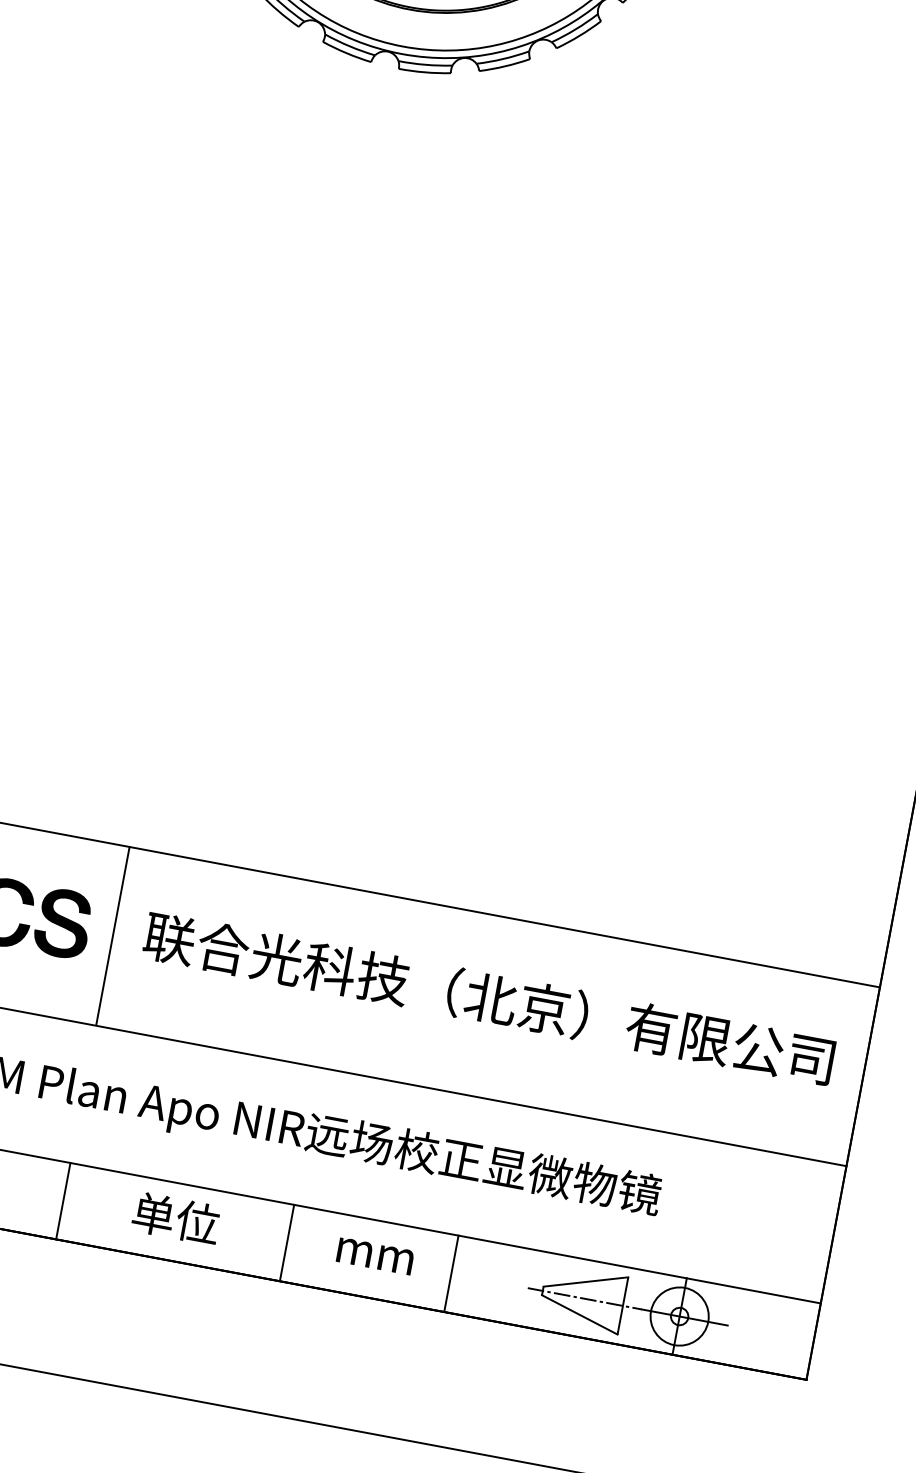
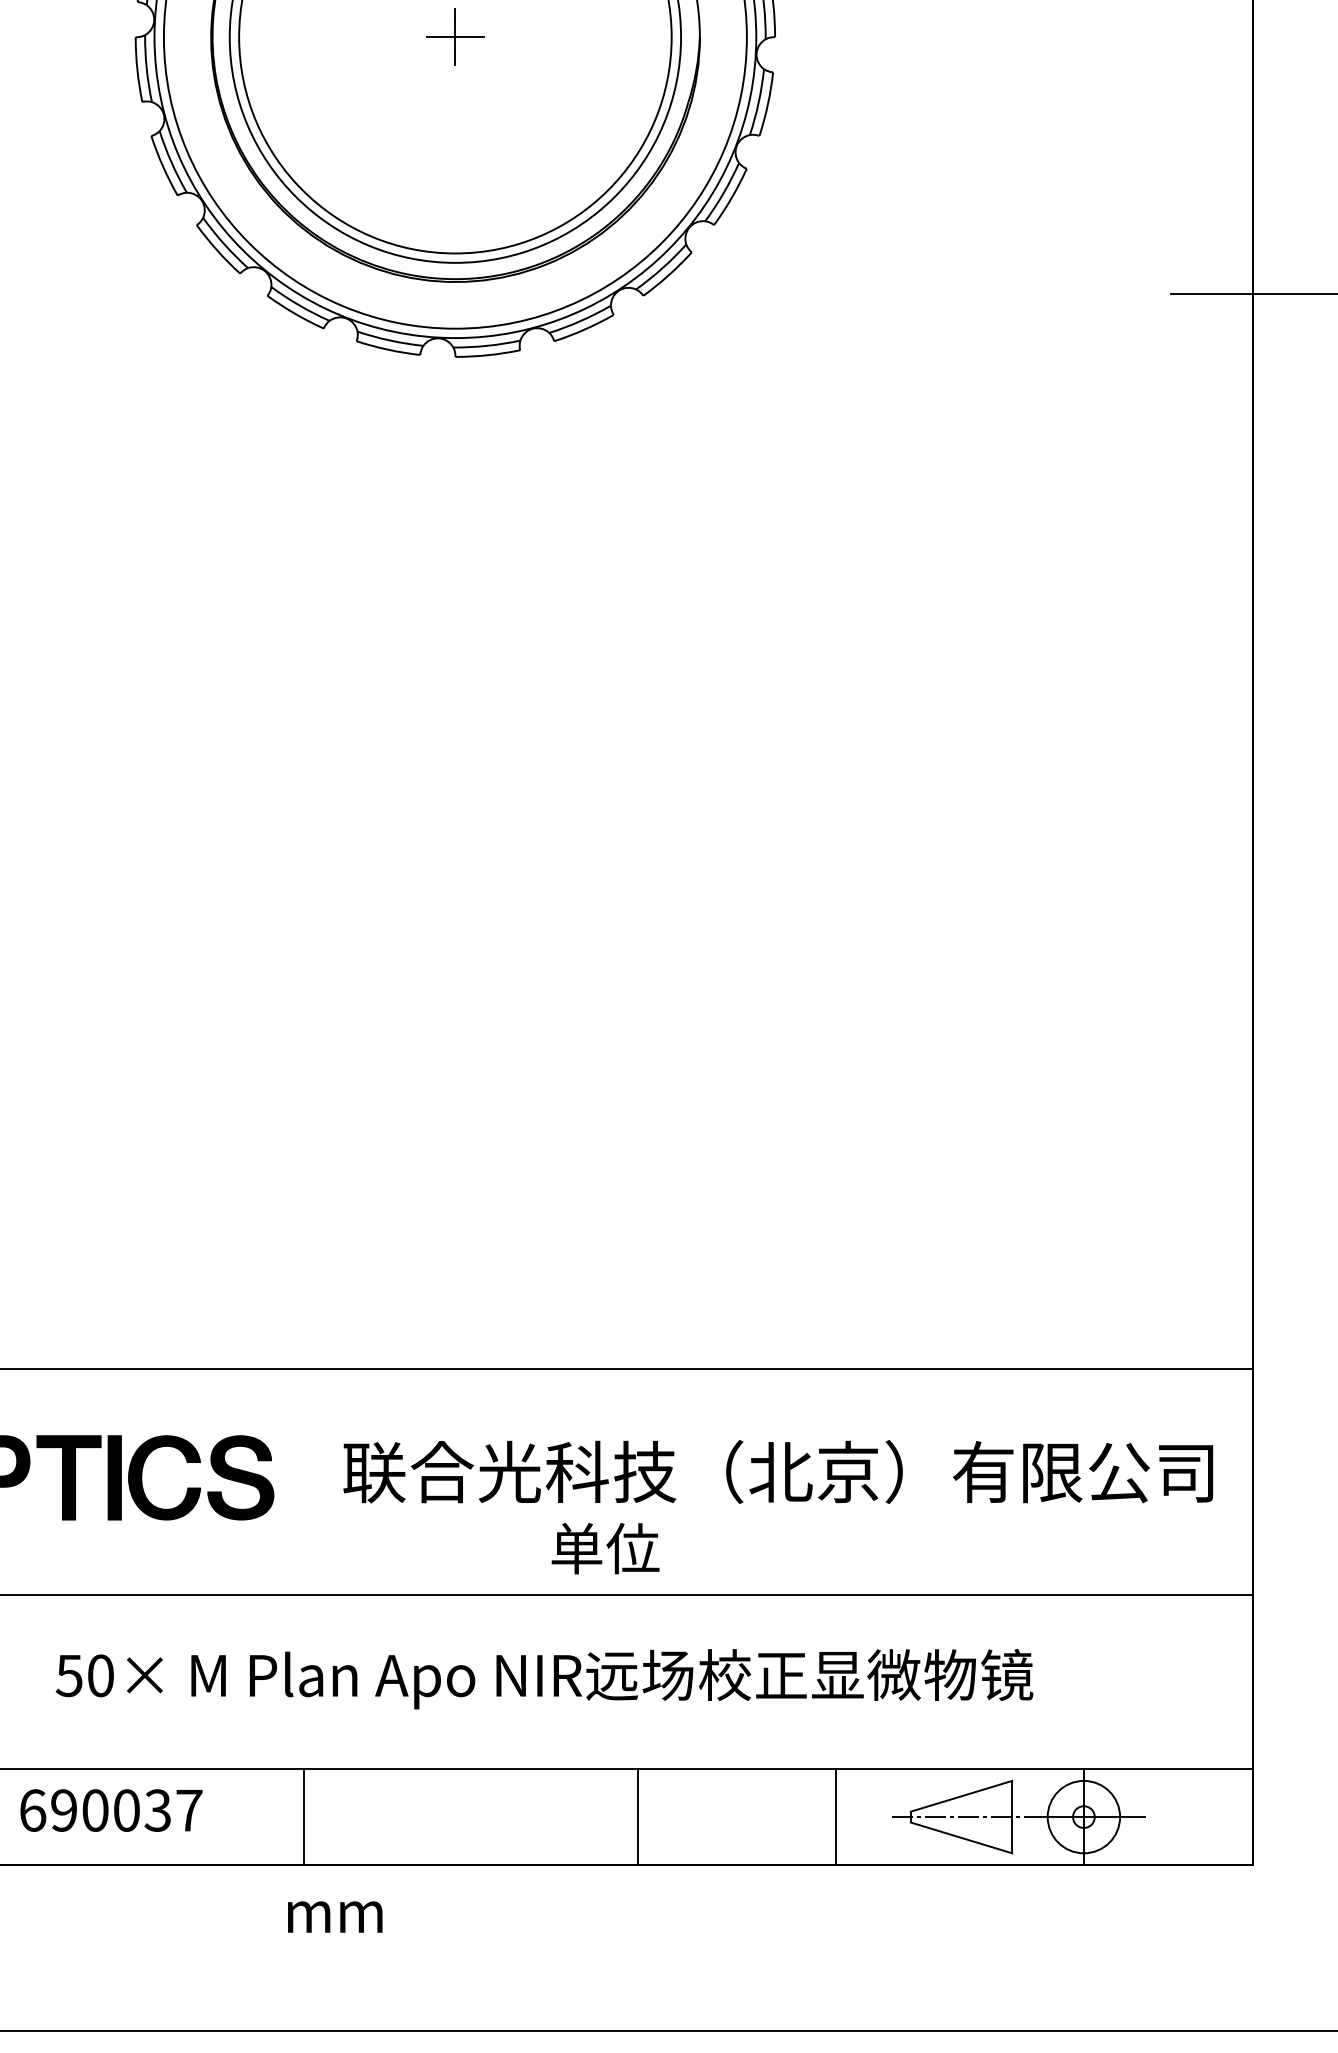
line: (112, 935) -> (304, 1481), removed
text: (176, 1218) -> (605, 1548), moved
line: (287, 1242) -> (638, 1816), moved
text: (375, 1255) -> (335, 1916), moved
line: (451, 1273) -> (836, 1816), moved

